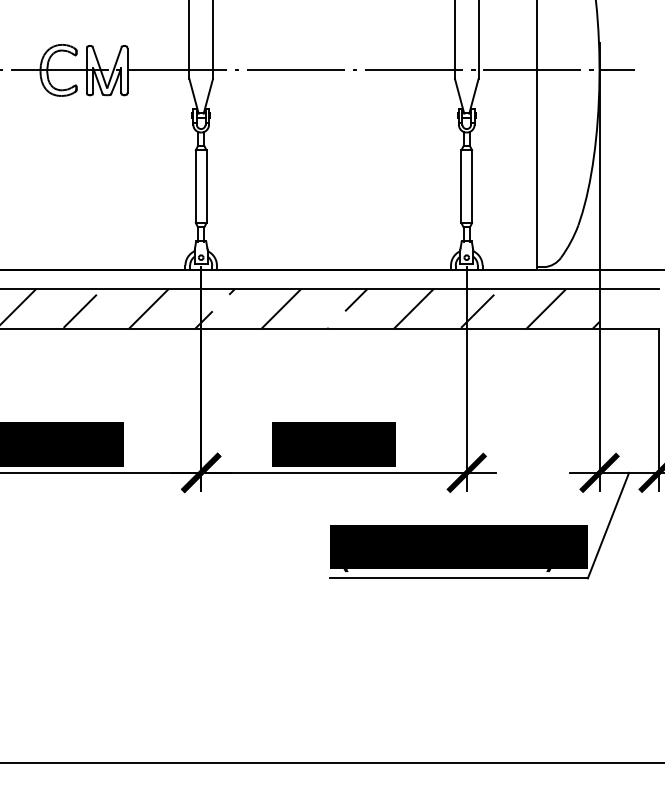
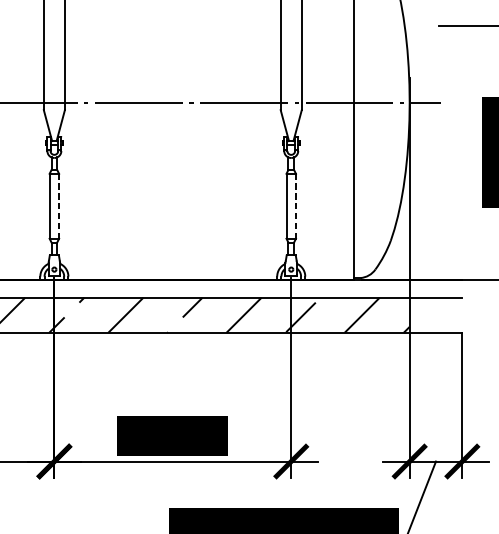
line: (206, 186) -> (59, 206), solid -> dashed
line: (472, 186) -> (296, 206), solid -> dashed

